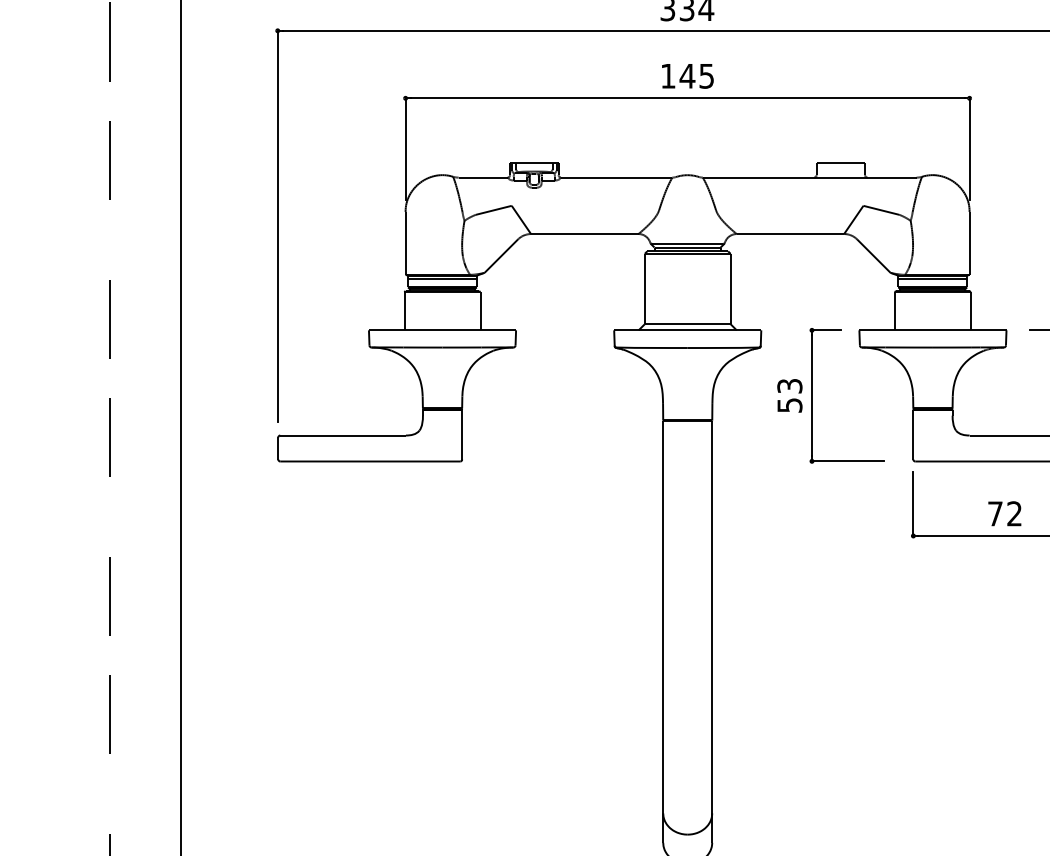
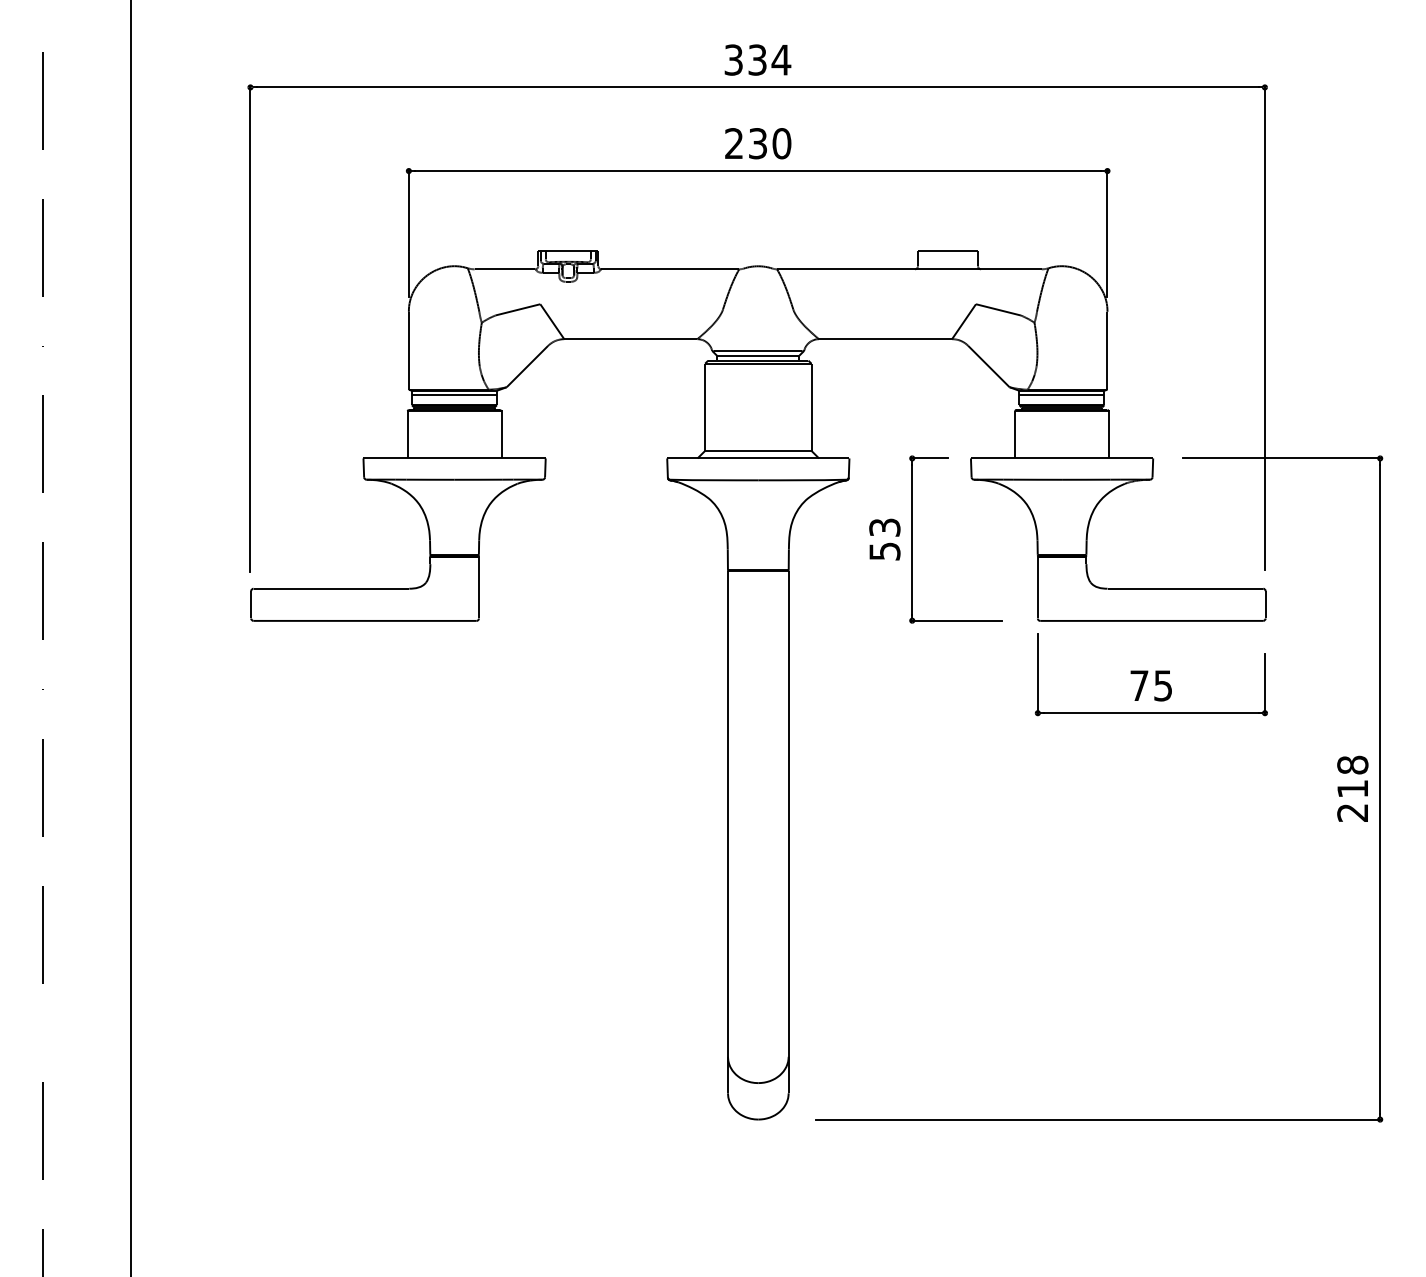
text: (687, 76) -> (758, 143), 145 -> 230
text: (1014, 513) -> (1162, 685), 72 -> 75

